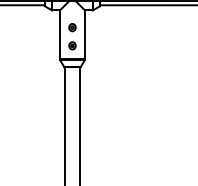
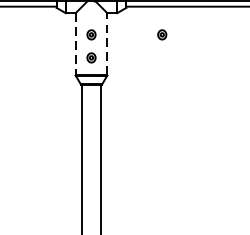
part: (128, 27) -> (162, 34), added
line: (85, 34) -> (107, 43), solid -> dashed
line: (59, 35) -> (75, 44), solid -> dashed

